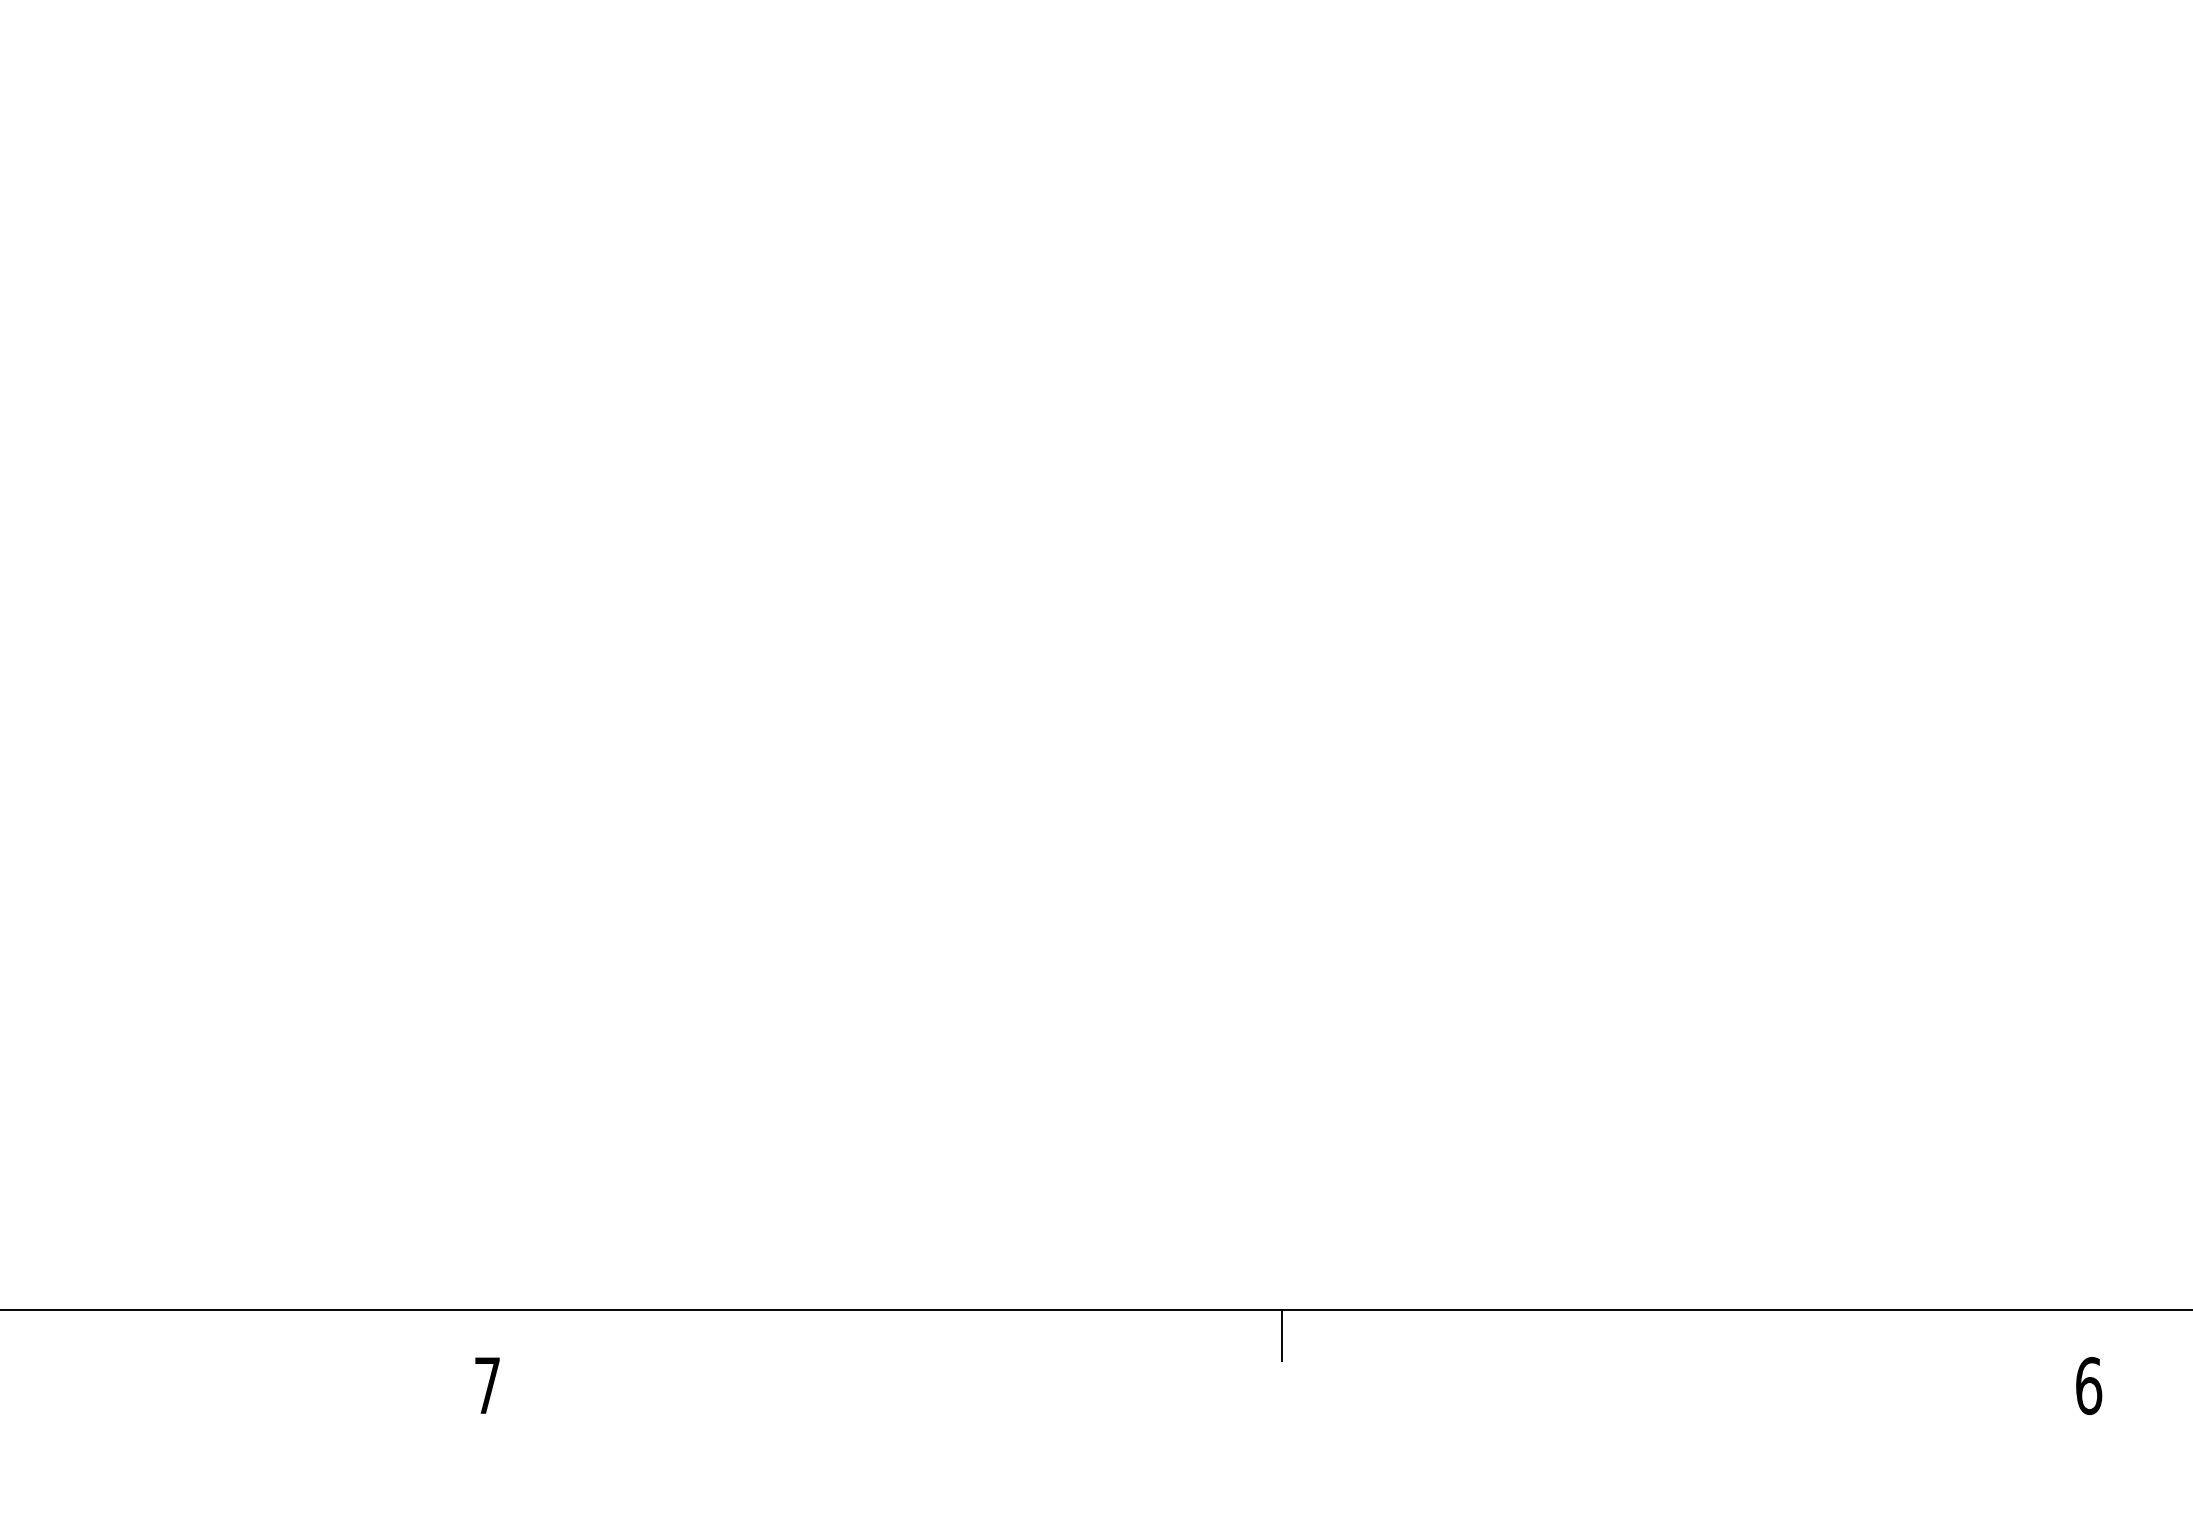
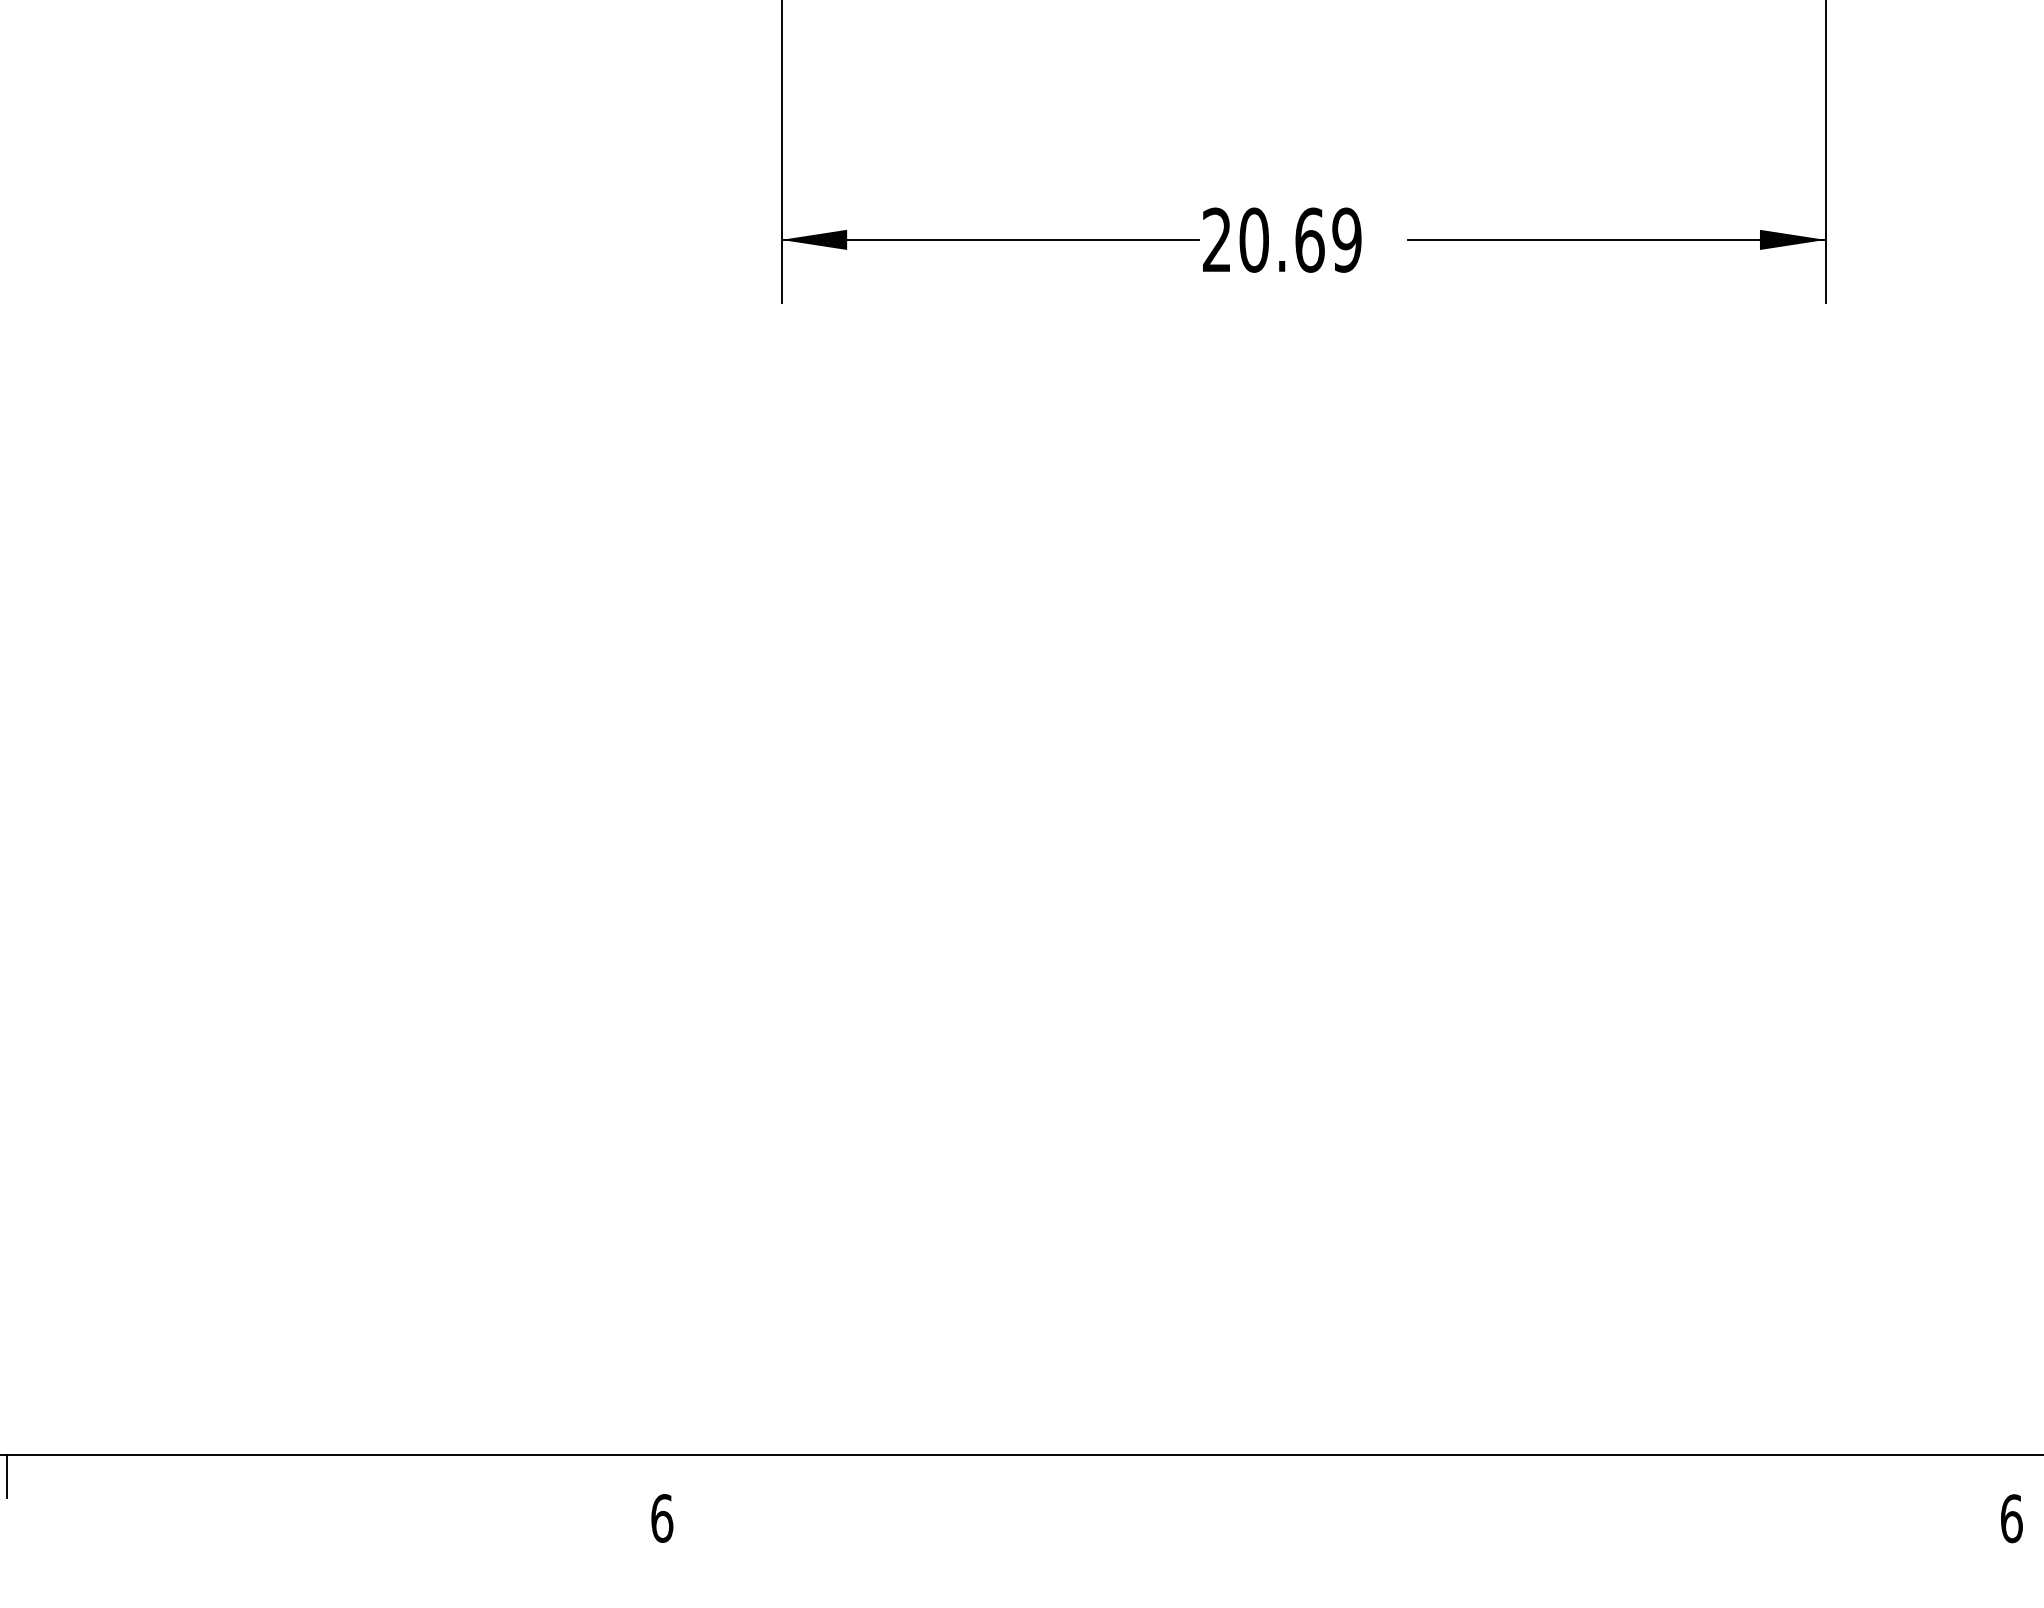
line: (1281, 1335) -> (1331, 1476), removed
text: (487, 1385) -> (662, 1518), 7 -> 6

